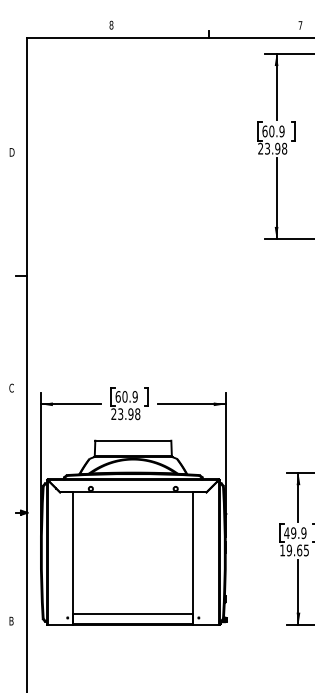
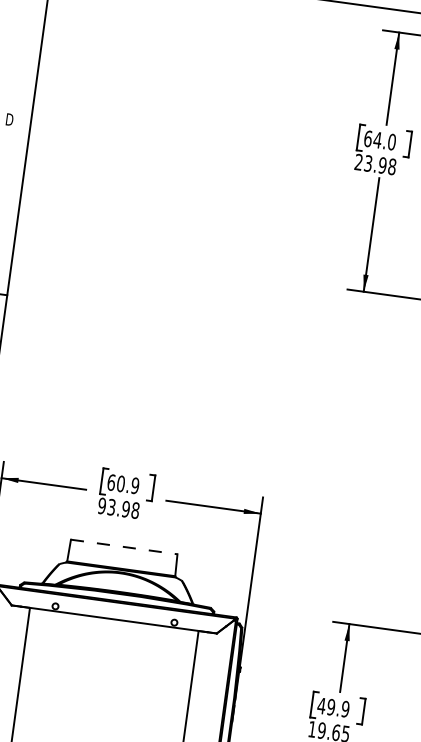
text: (276, 131) -> (384, 141), 60.9 -> 64.0
text: (113, 414) -> (101, 506), 23.98 -> 93.98
line: (133, 440) -> (124, 546), solid -> dashed

